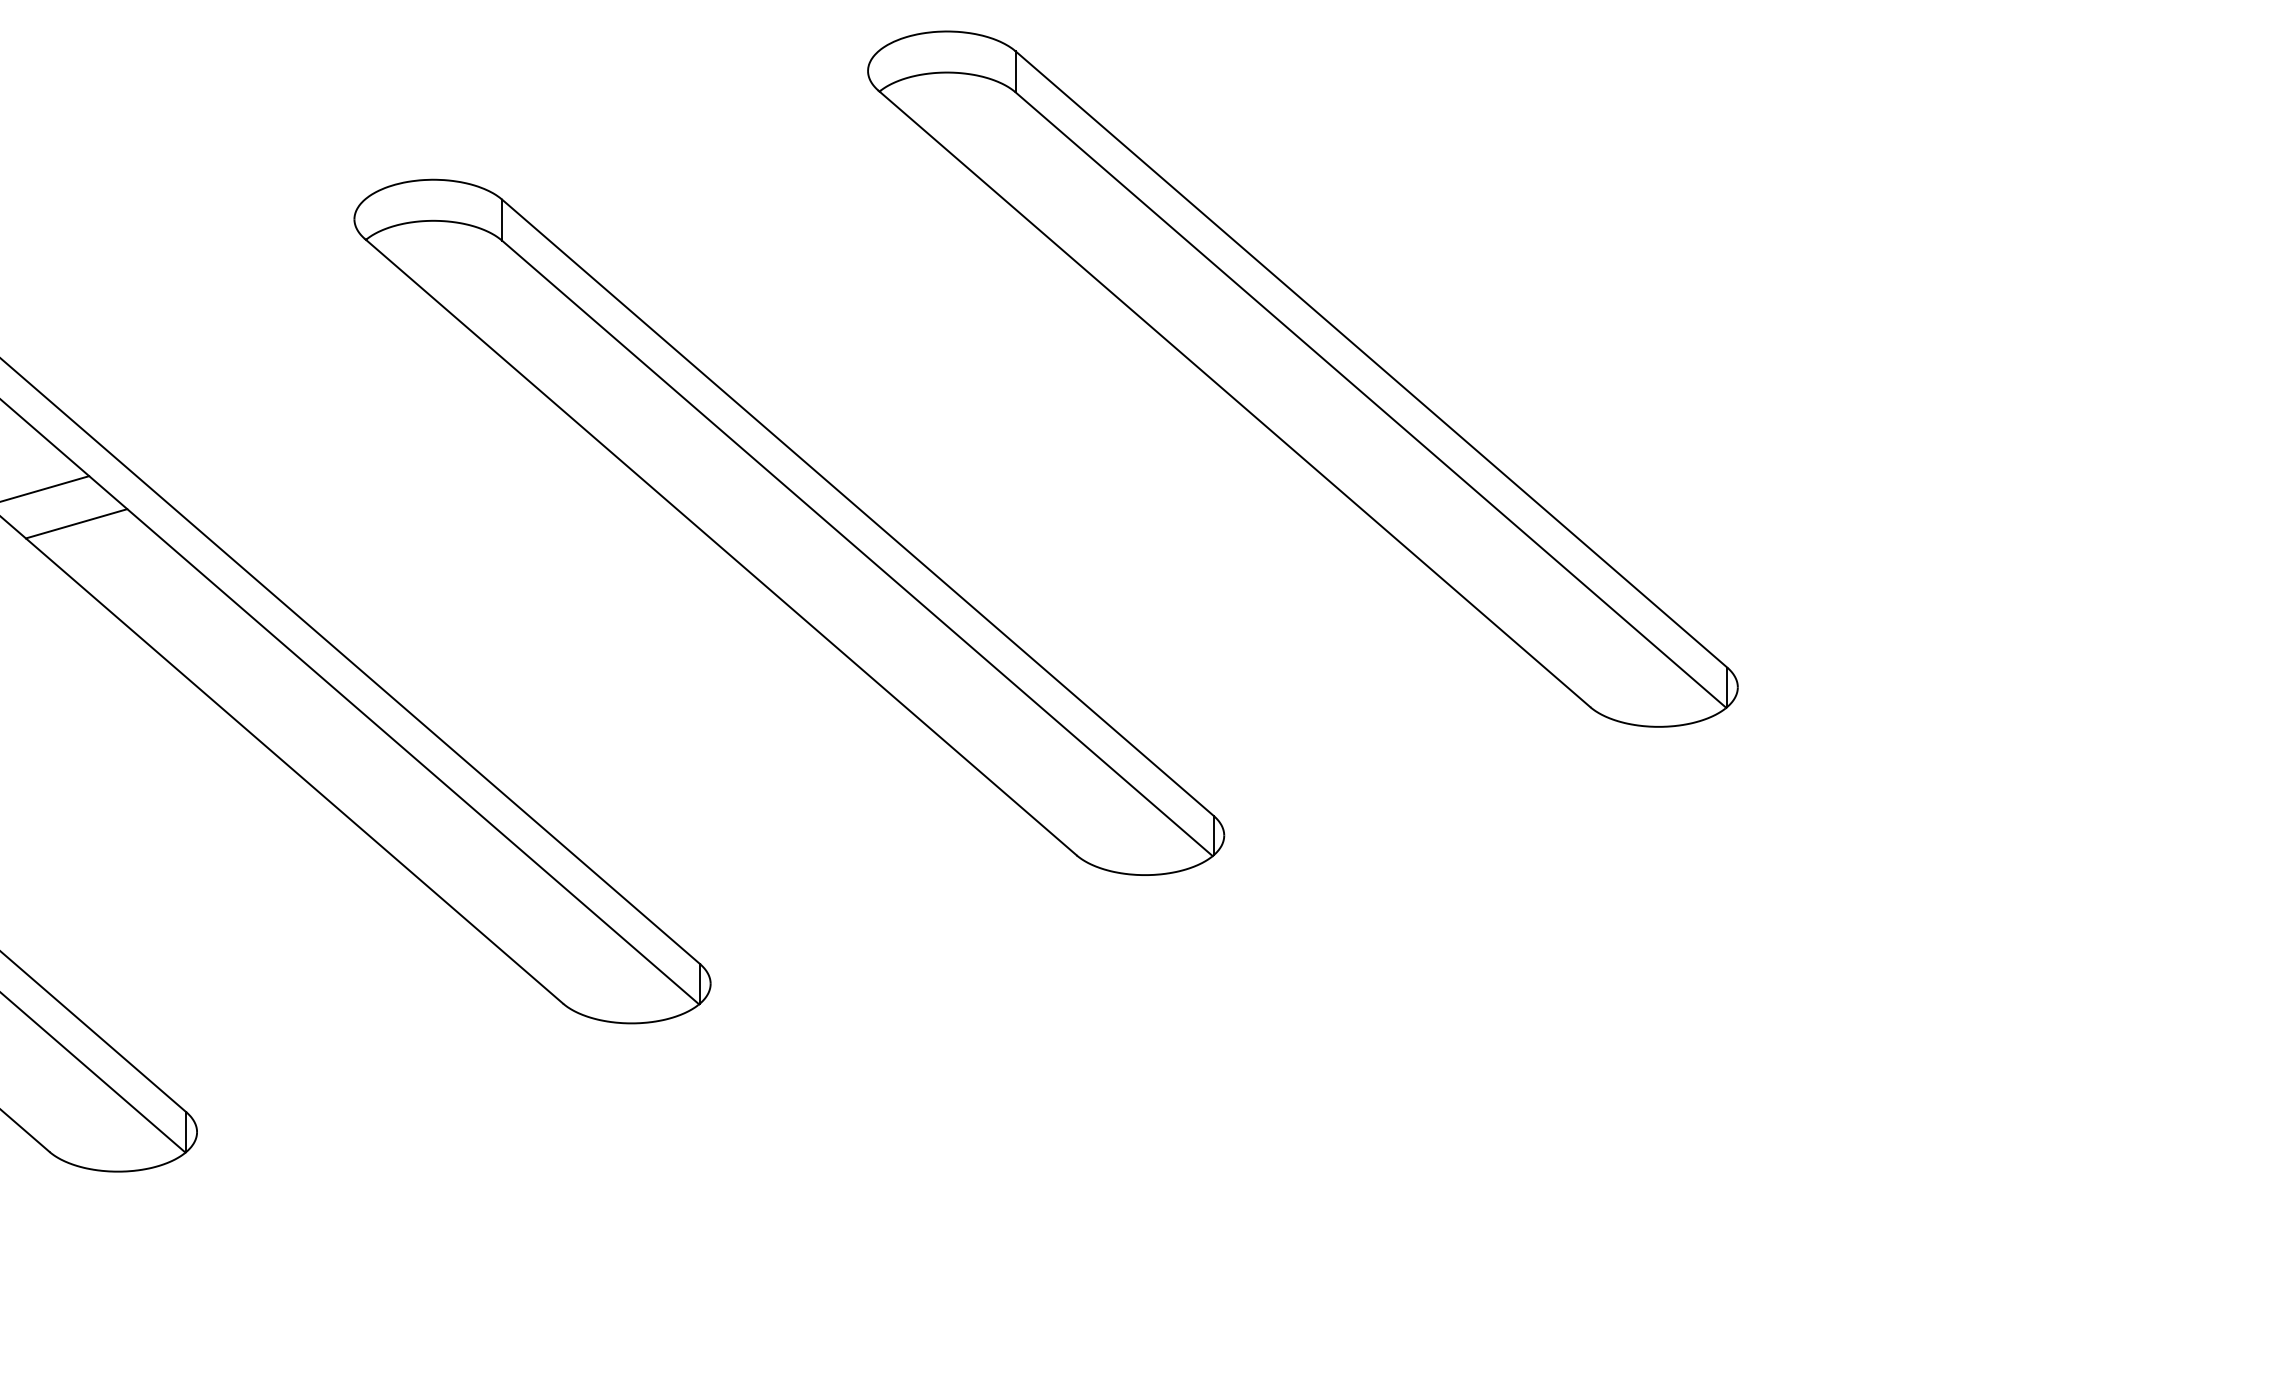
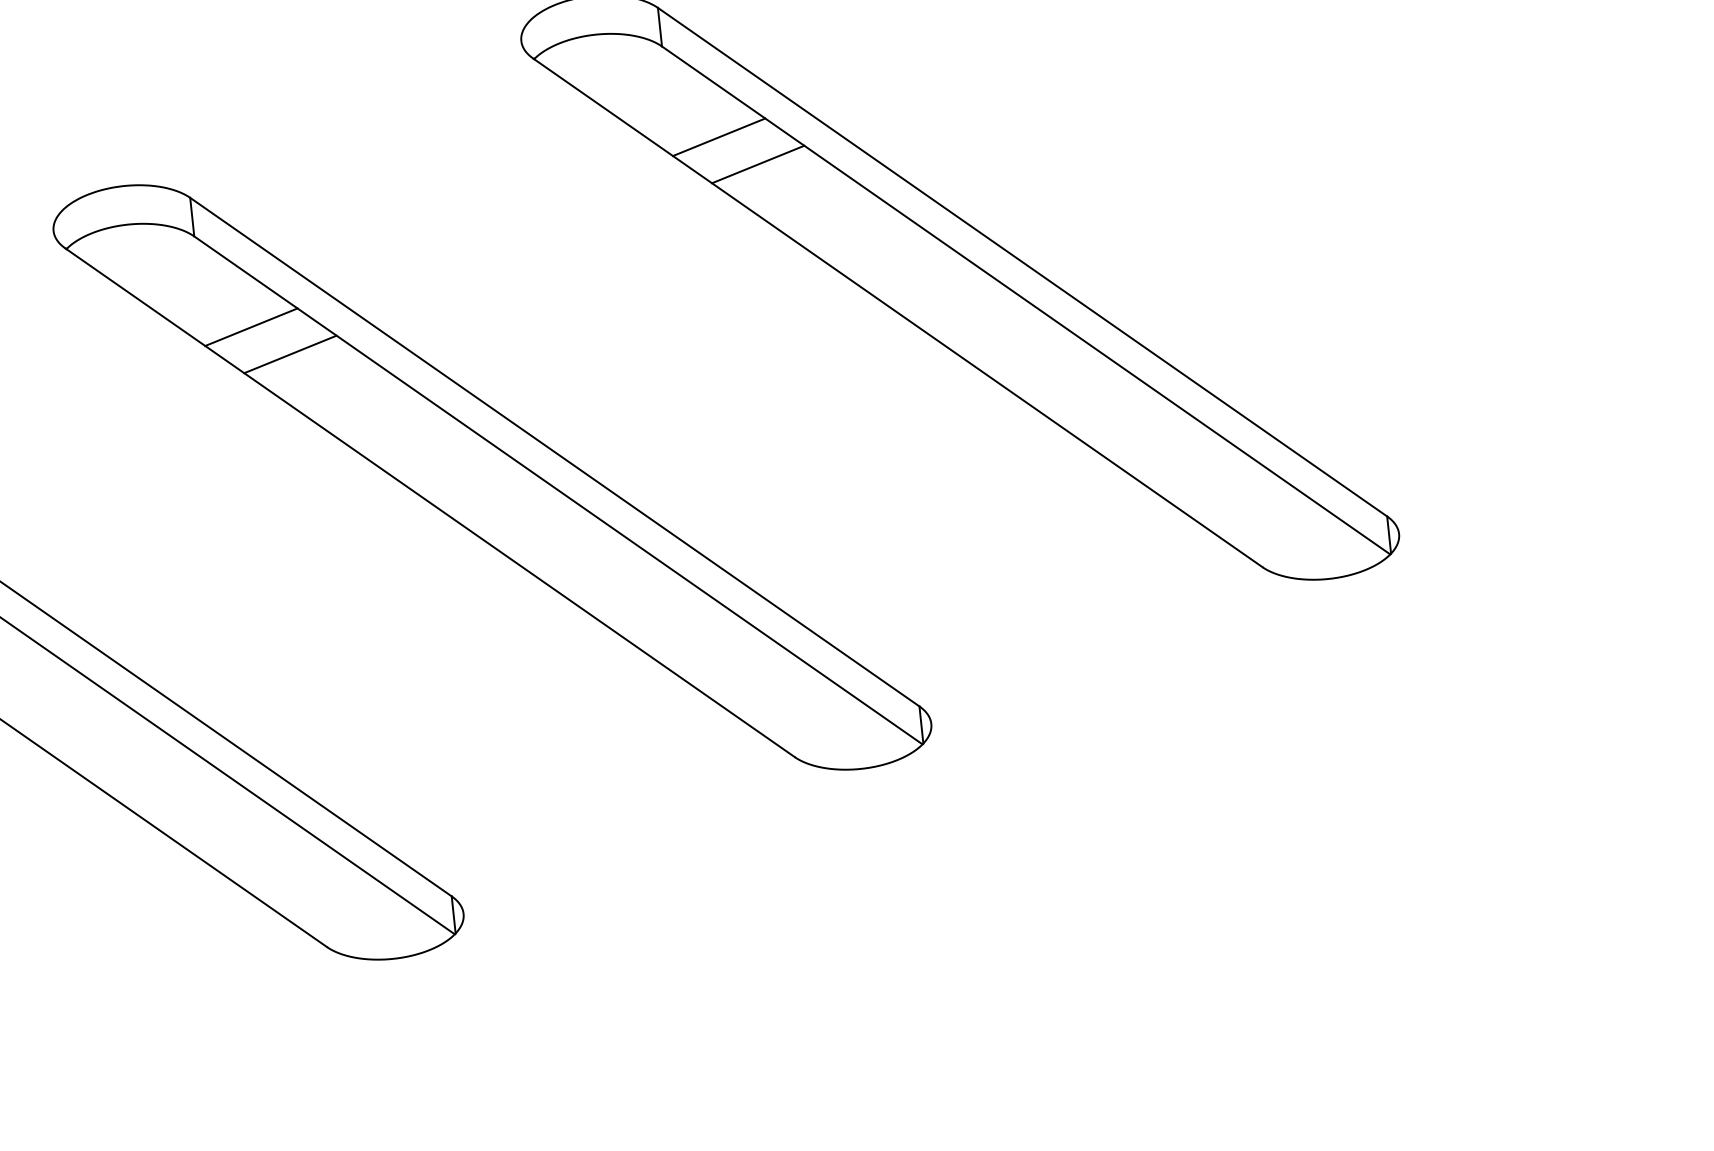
line: (1065, 193) -> (718, 136), added
line: (1103, 226) -> (757, 163), added
line: (551, 342) -> (250, 327), added
line: (589, 375) -> (289, 354), added

